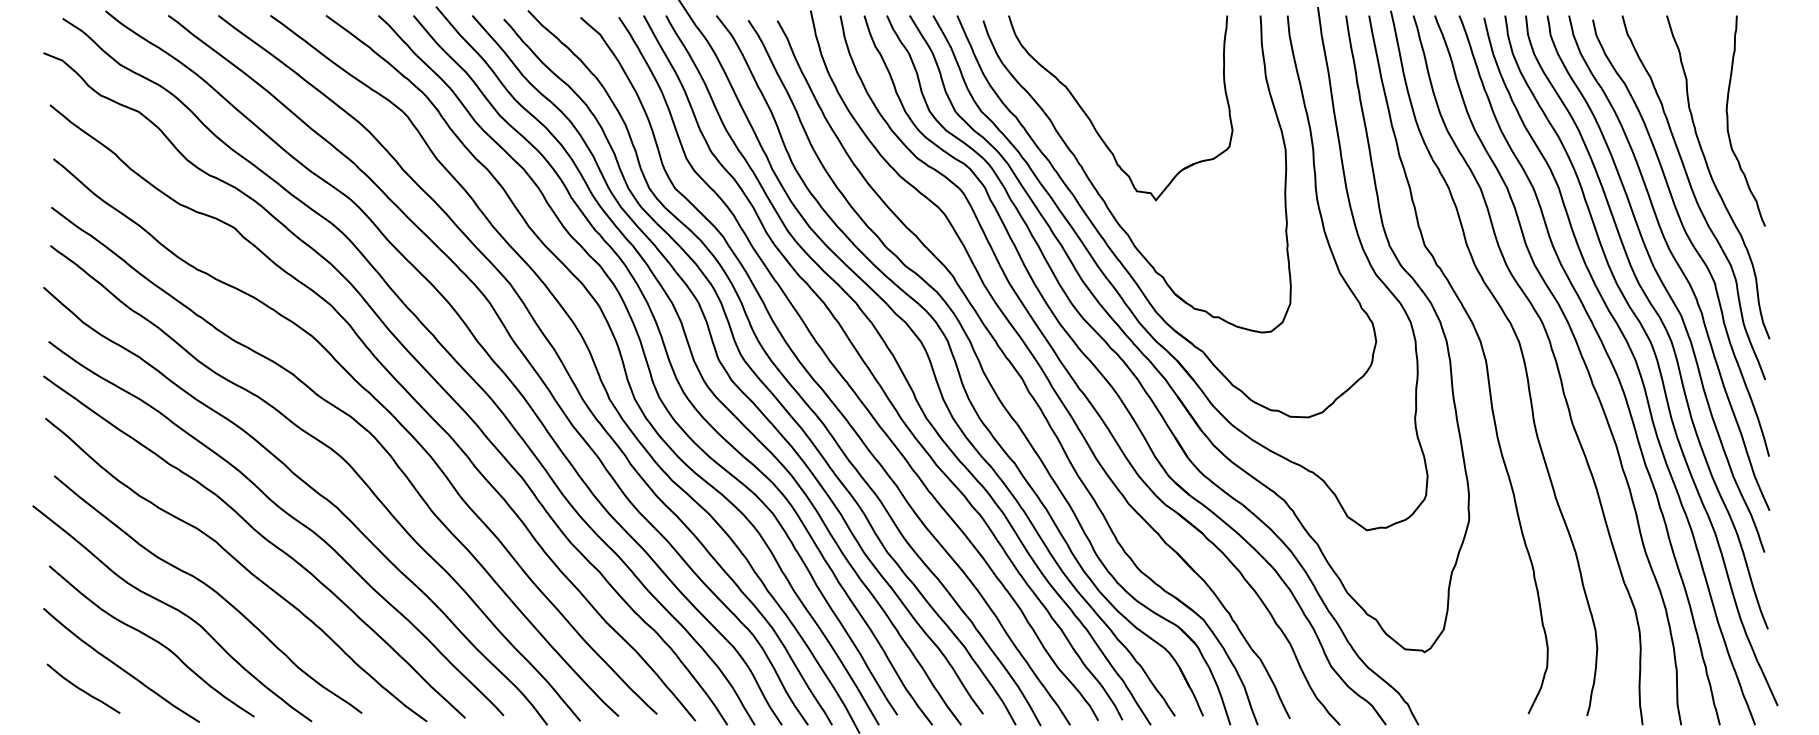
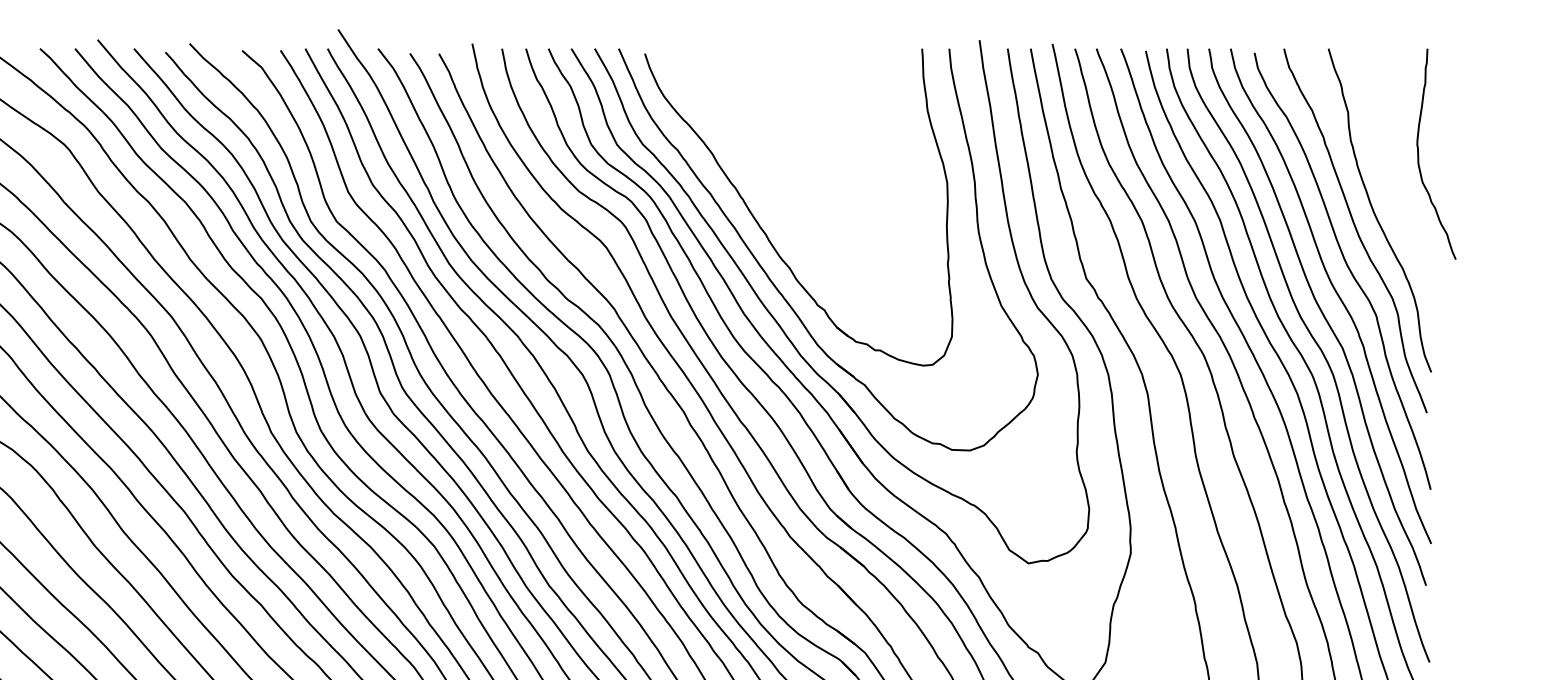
curve: (1728, 120) -> (1419, 153), moved
part: (1094, 125) -> (756, 158), removed

